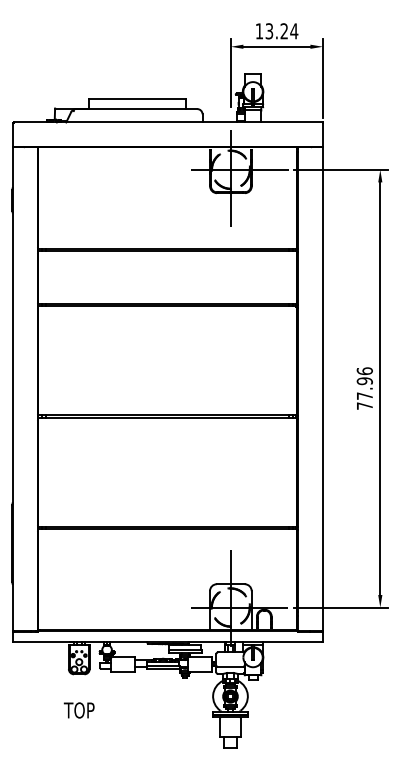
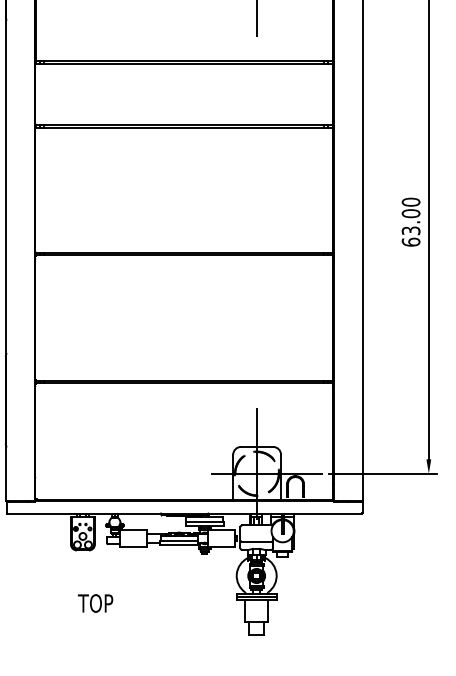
text: (364, 388) -> (410, 222), 77.96 -> 63.00
text: (78, 710) -> (94, 603), moved

